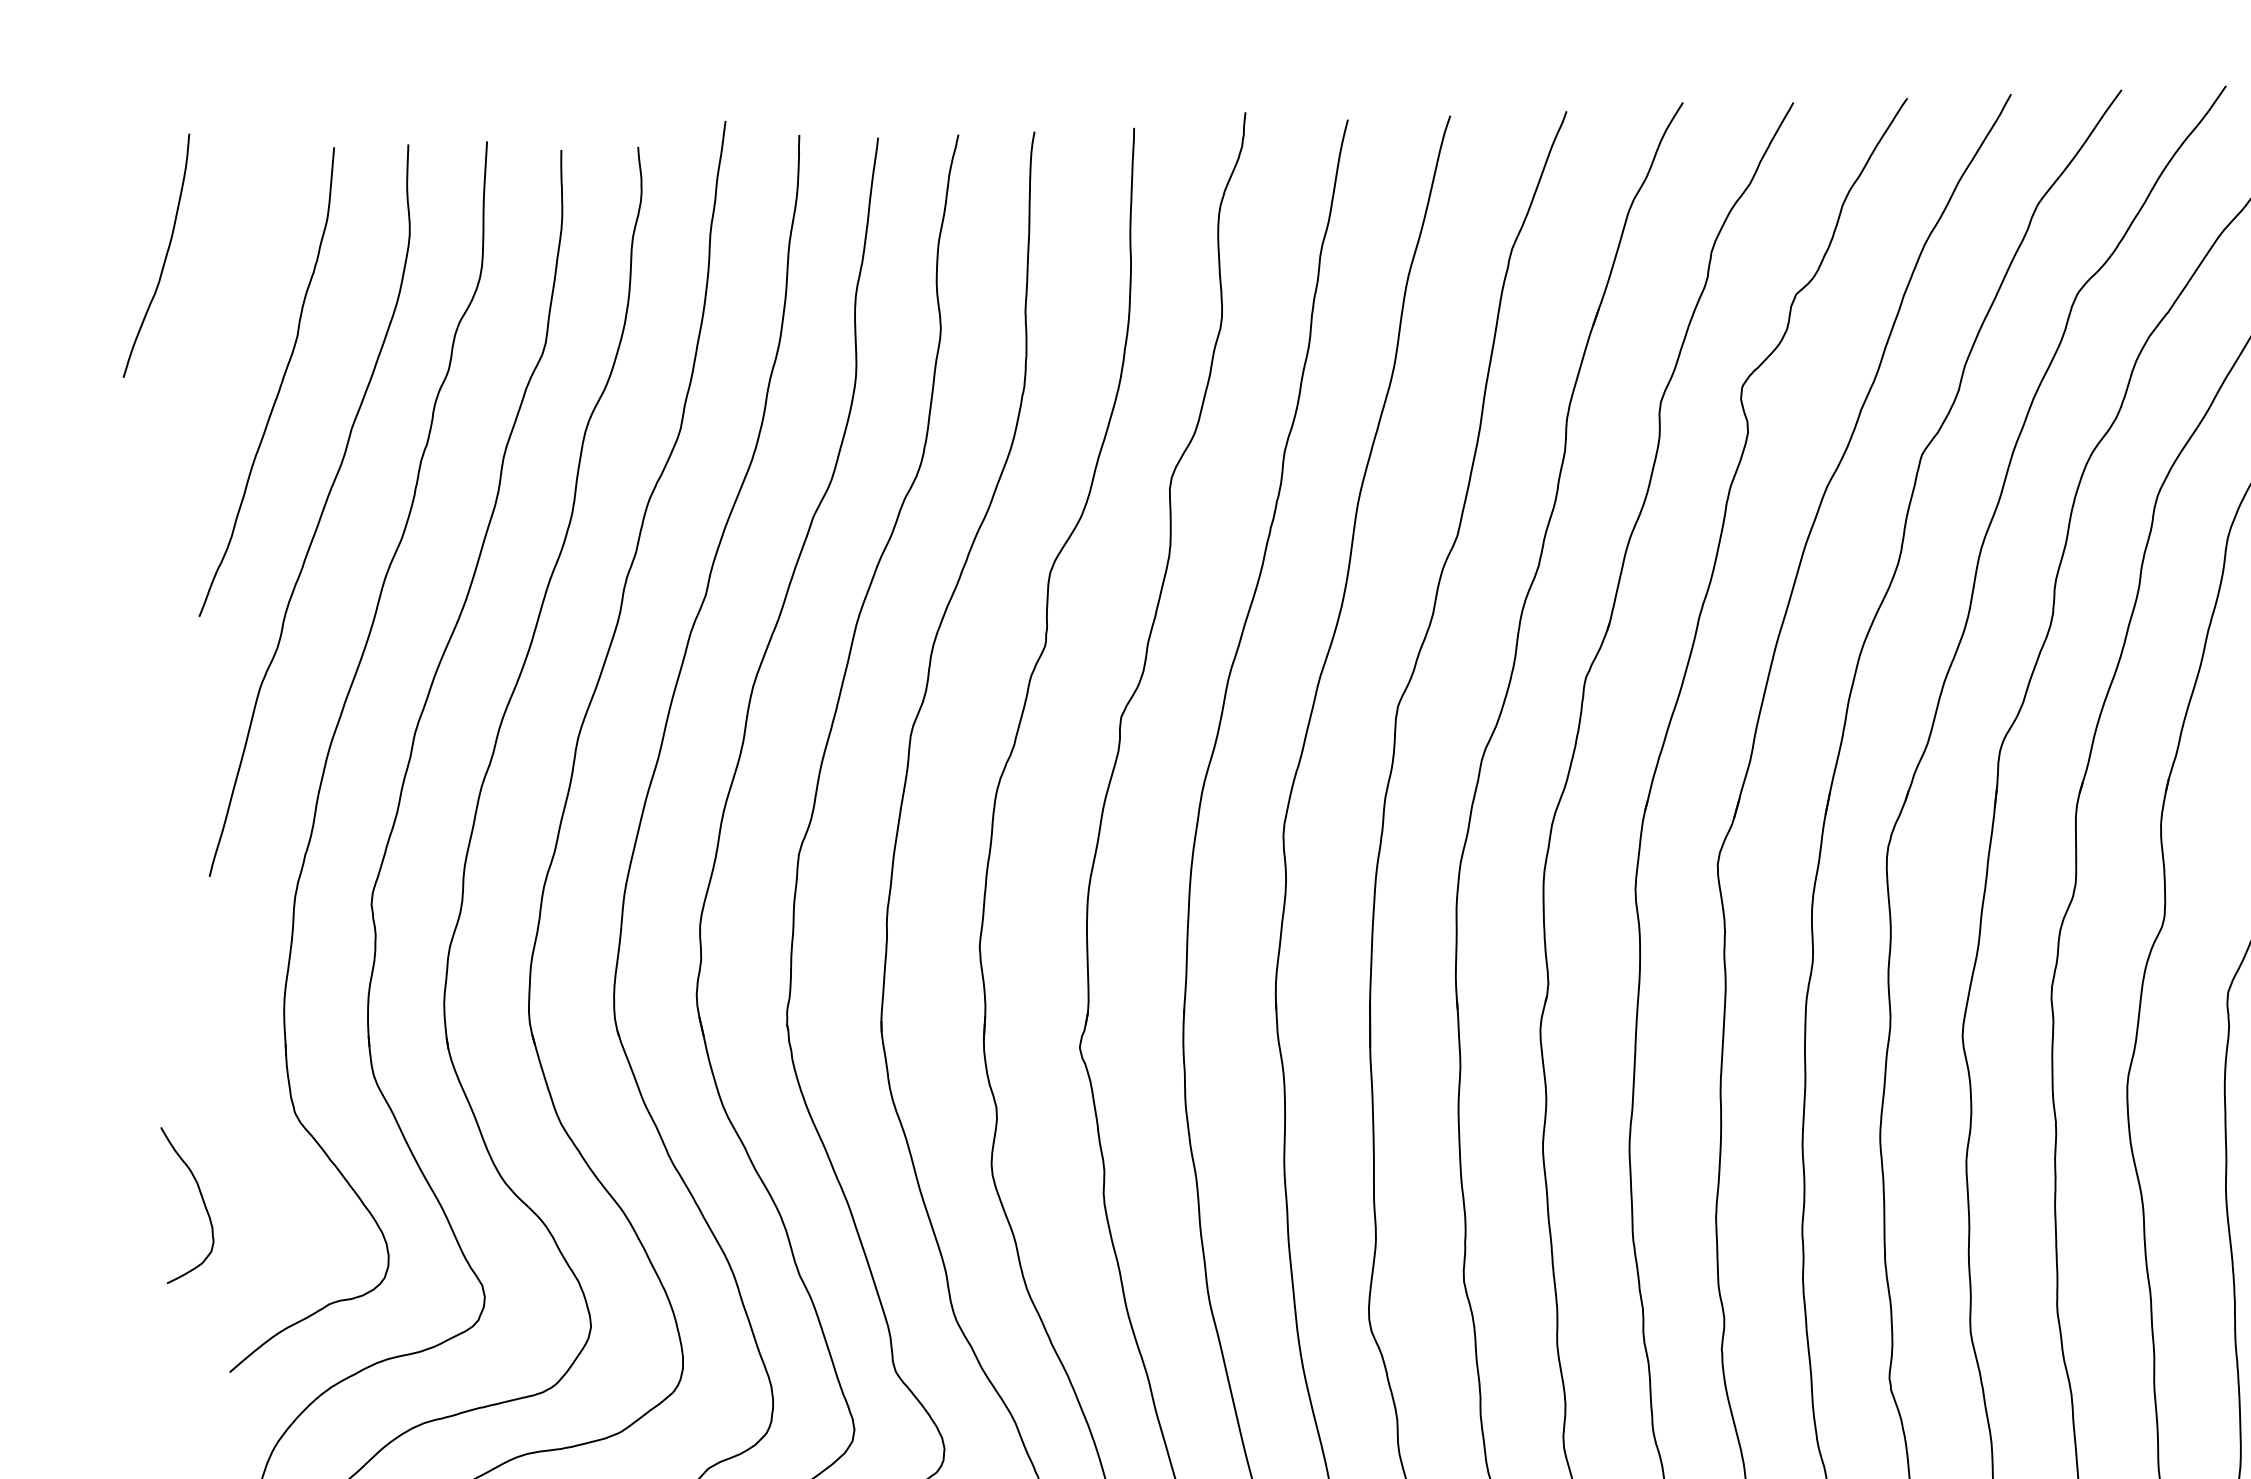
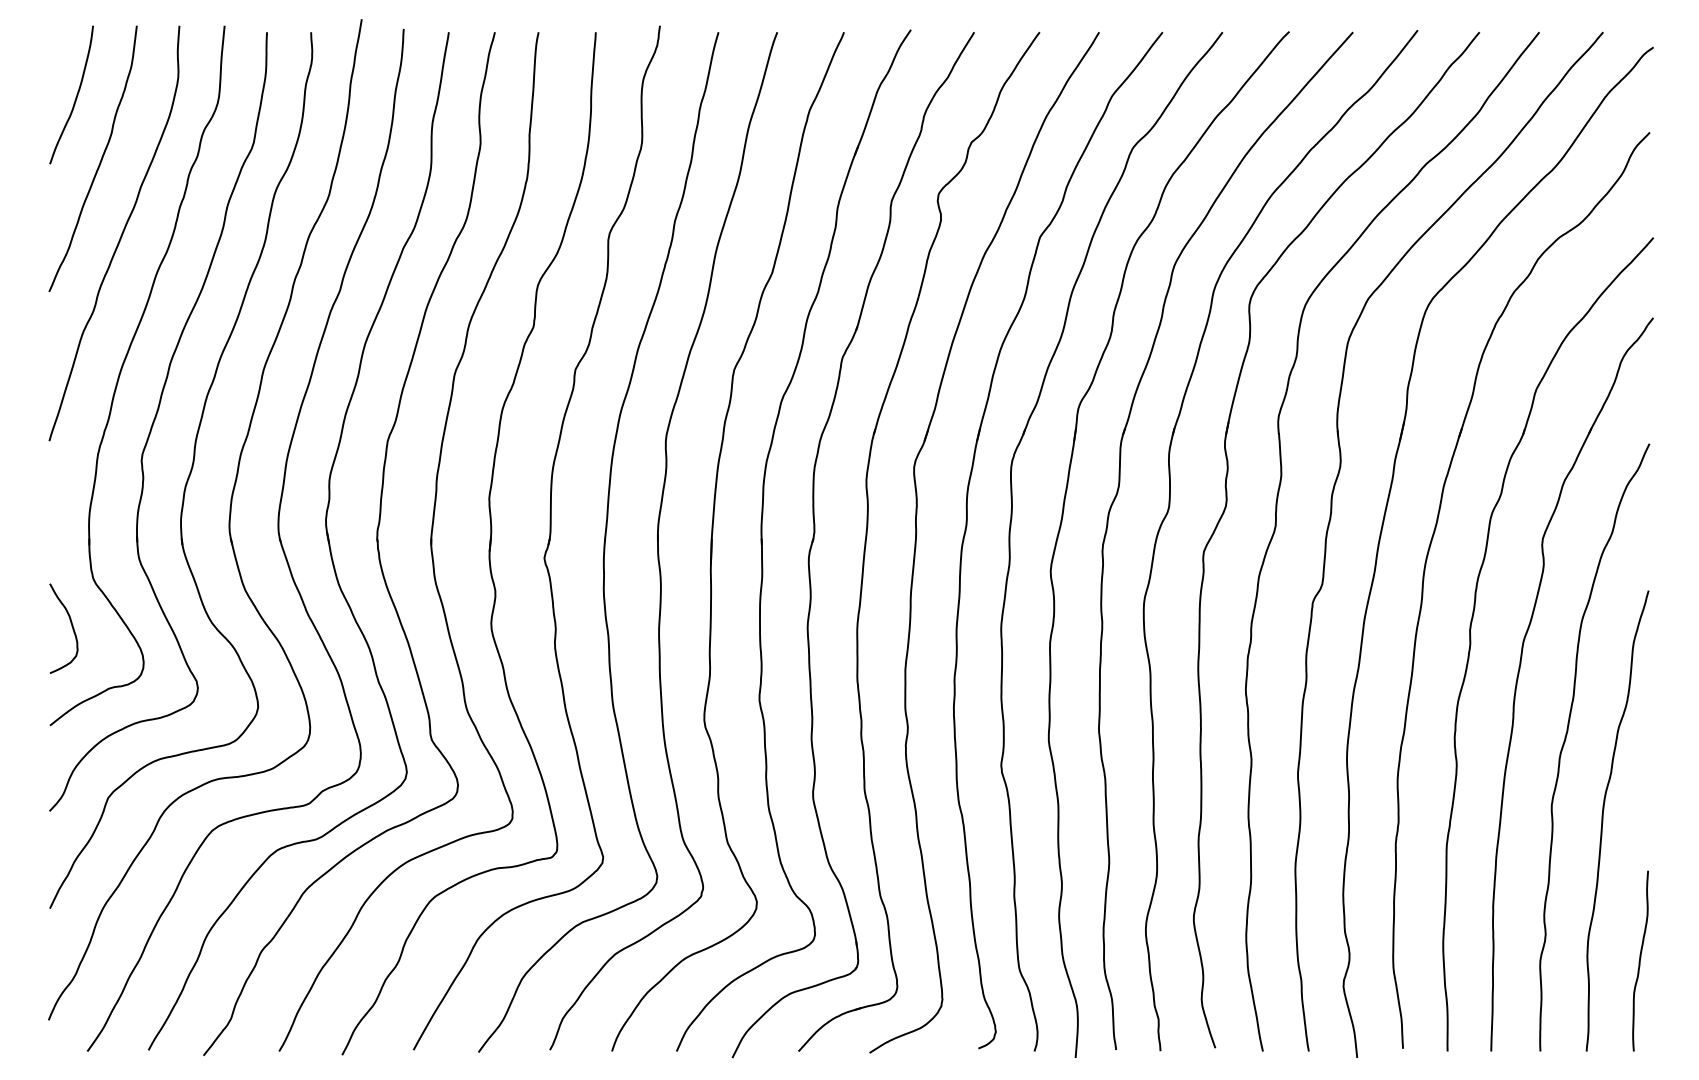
curve: (164, 254) -> (76, 94), moved
curve: (201, 1200) -> (71, 626), moved

